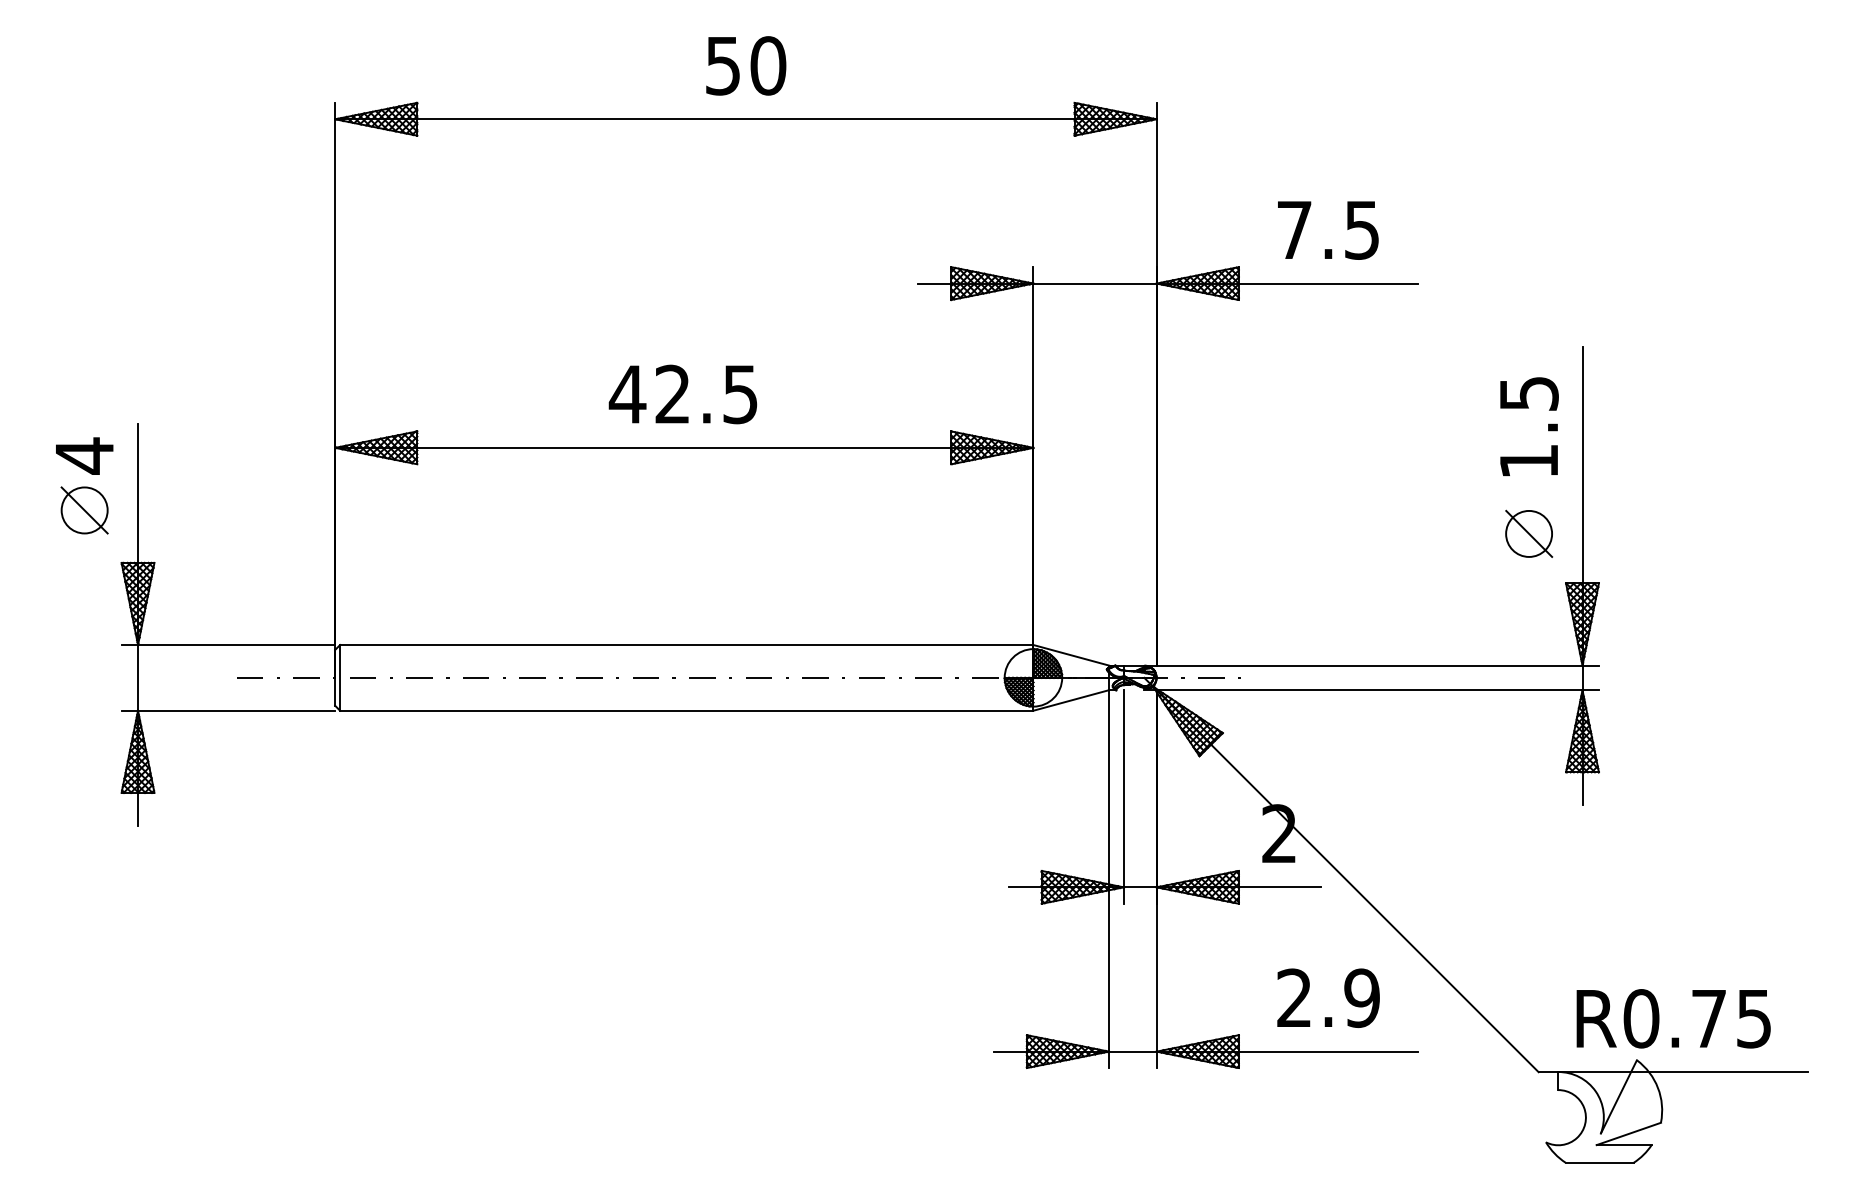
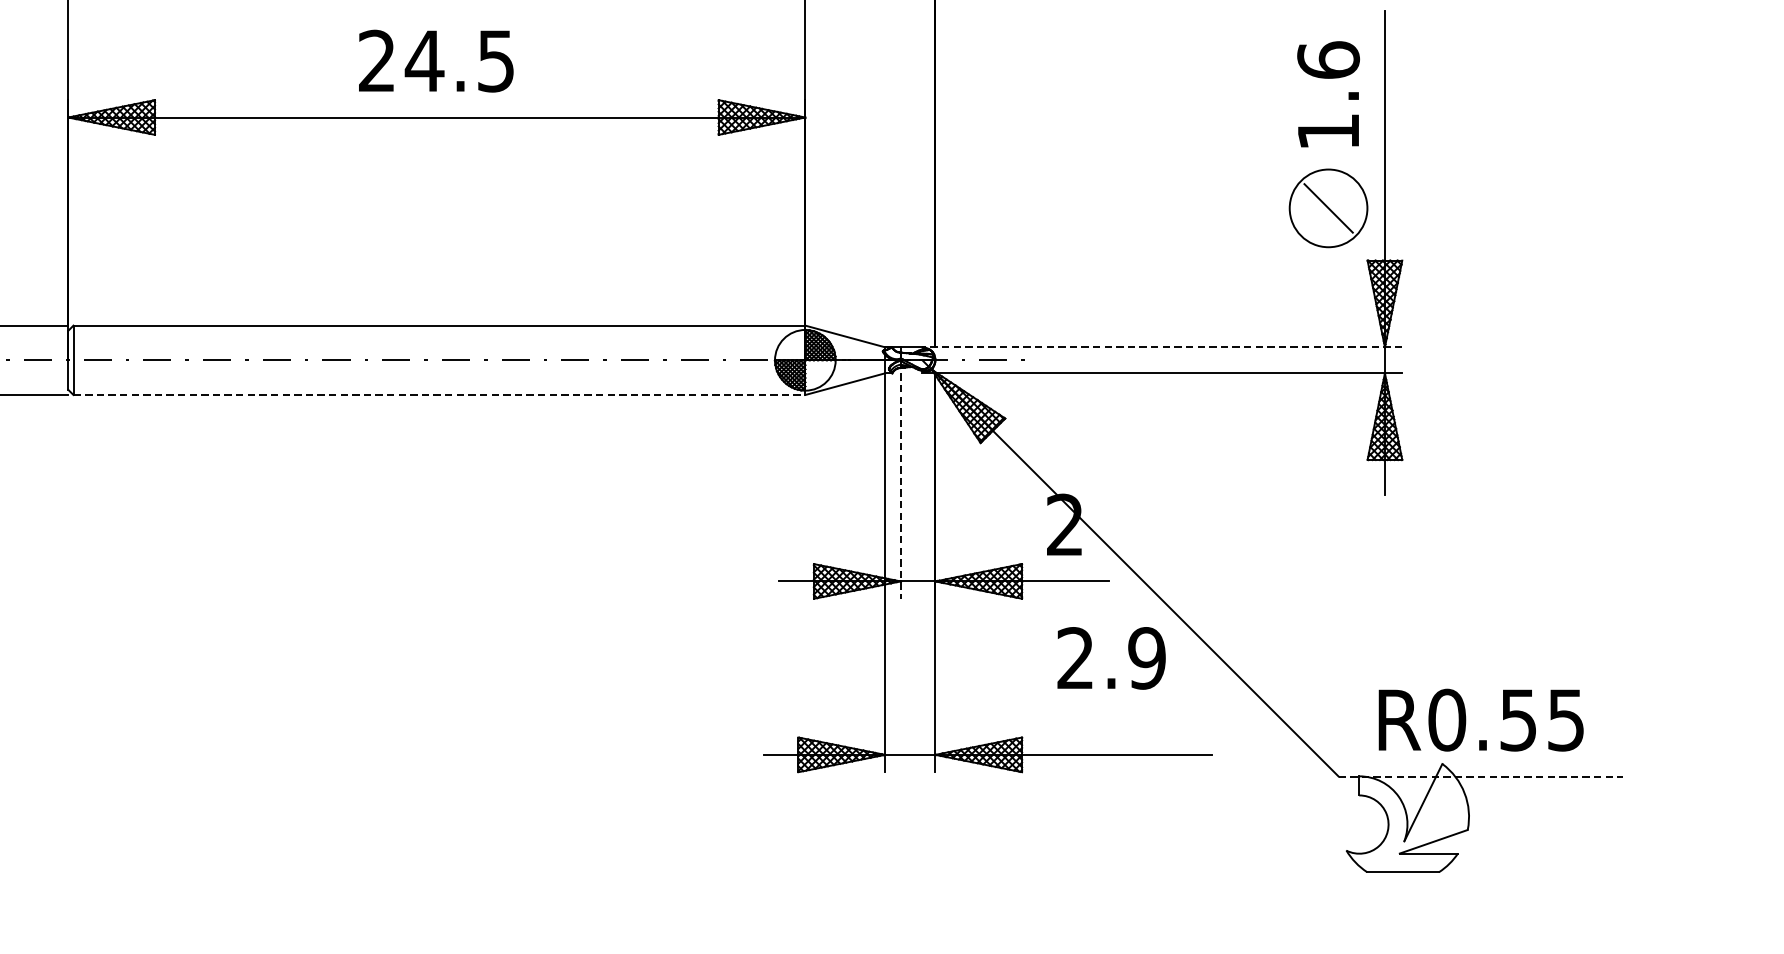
text: (649, 393) -> (400, 60), 42.5 -> 24.5
text: (1528, 393) -> (1327, 60), 1.5 -> 1.6
circle: (1529, 533) -> (1328, 207), size x1.6
line: (1371, 665) -> (1162, 347), solid -> dashed
line: (686, 710) -> (439, 394), solid -> dashed
line: (1123, 796) -> (900, 485), solid -> dashed
text: (1328, 997) -> (1111, 657), moved
text: (1708, 1019) -> (1517, 720), R0.75 -> R0.55
line: (1673, 1072) -> (1480, 776), solid -> dashed

